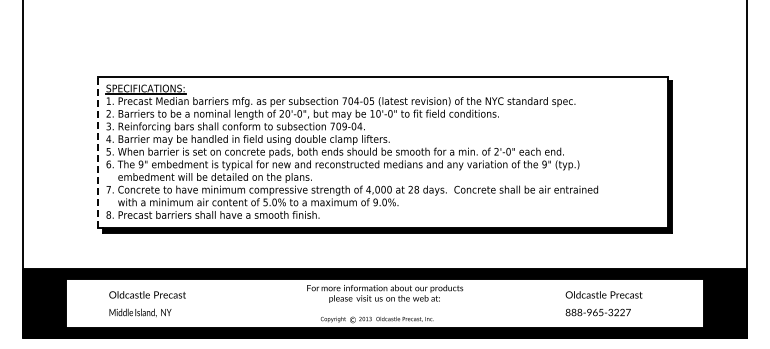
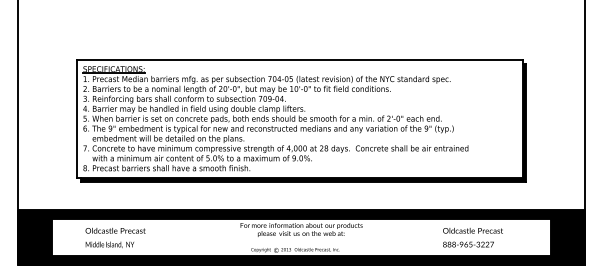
line: (98, 152) -> (77, 119), dashed -> solid

